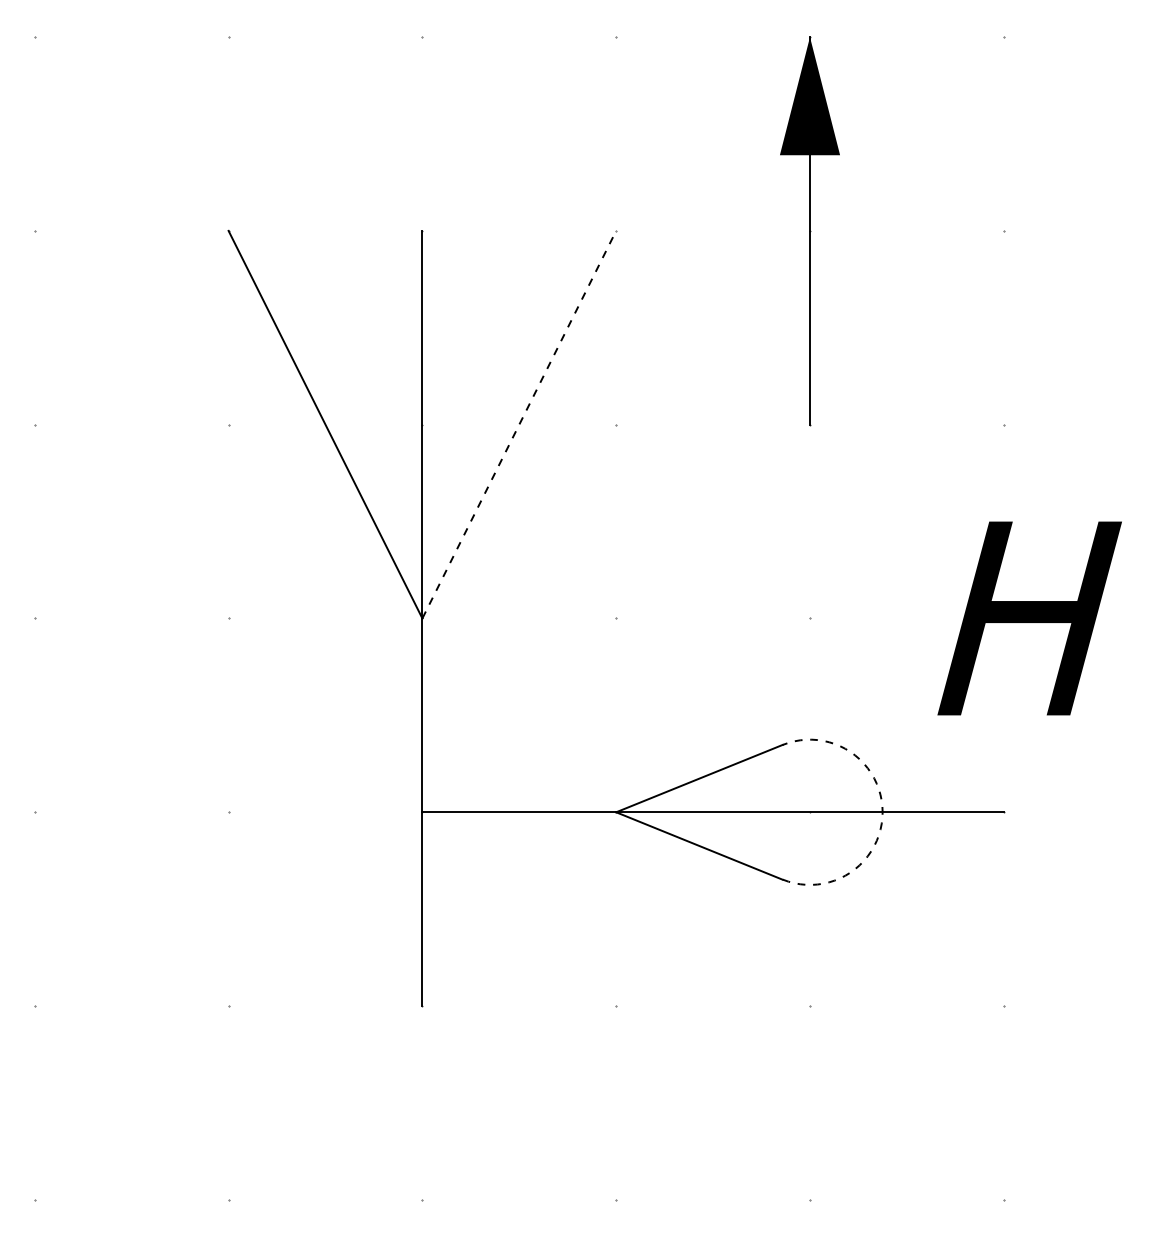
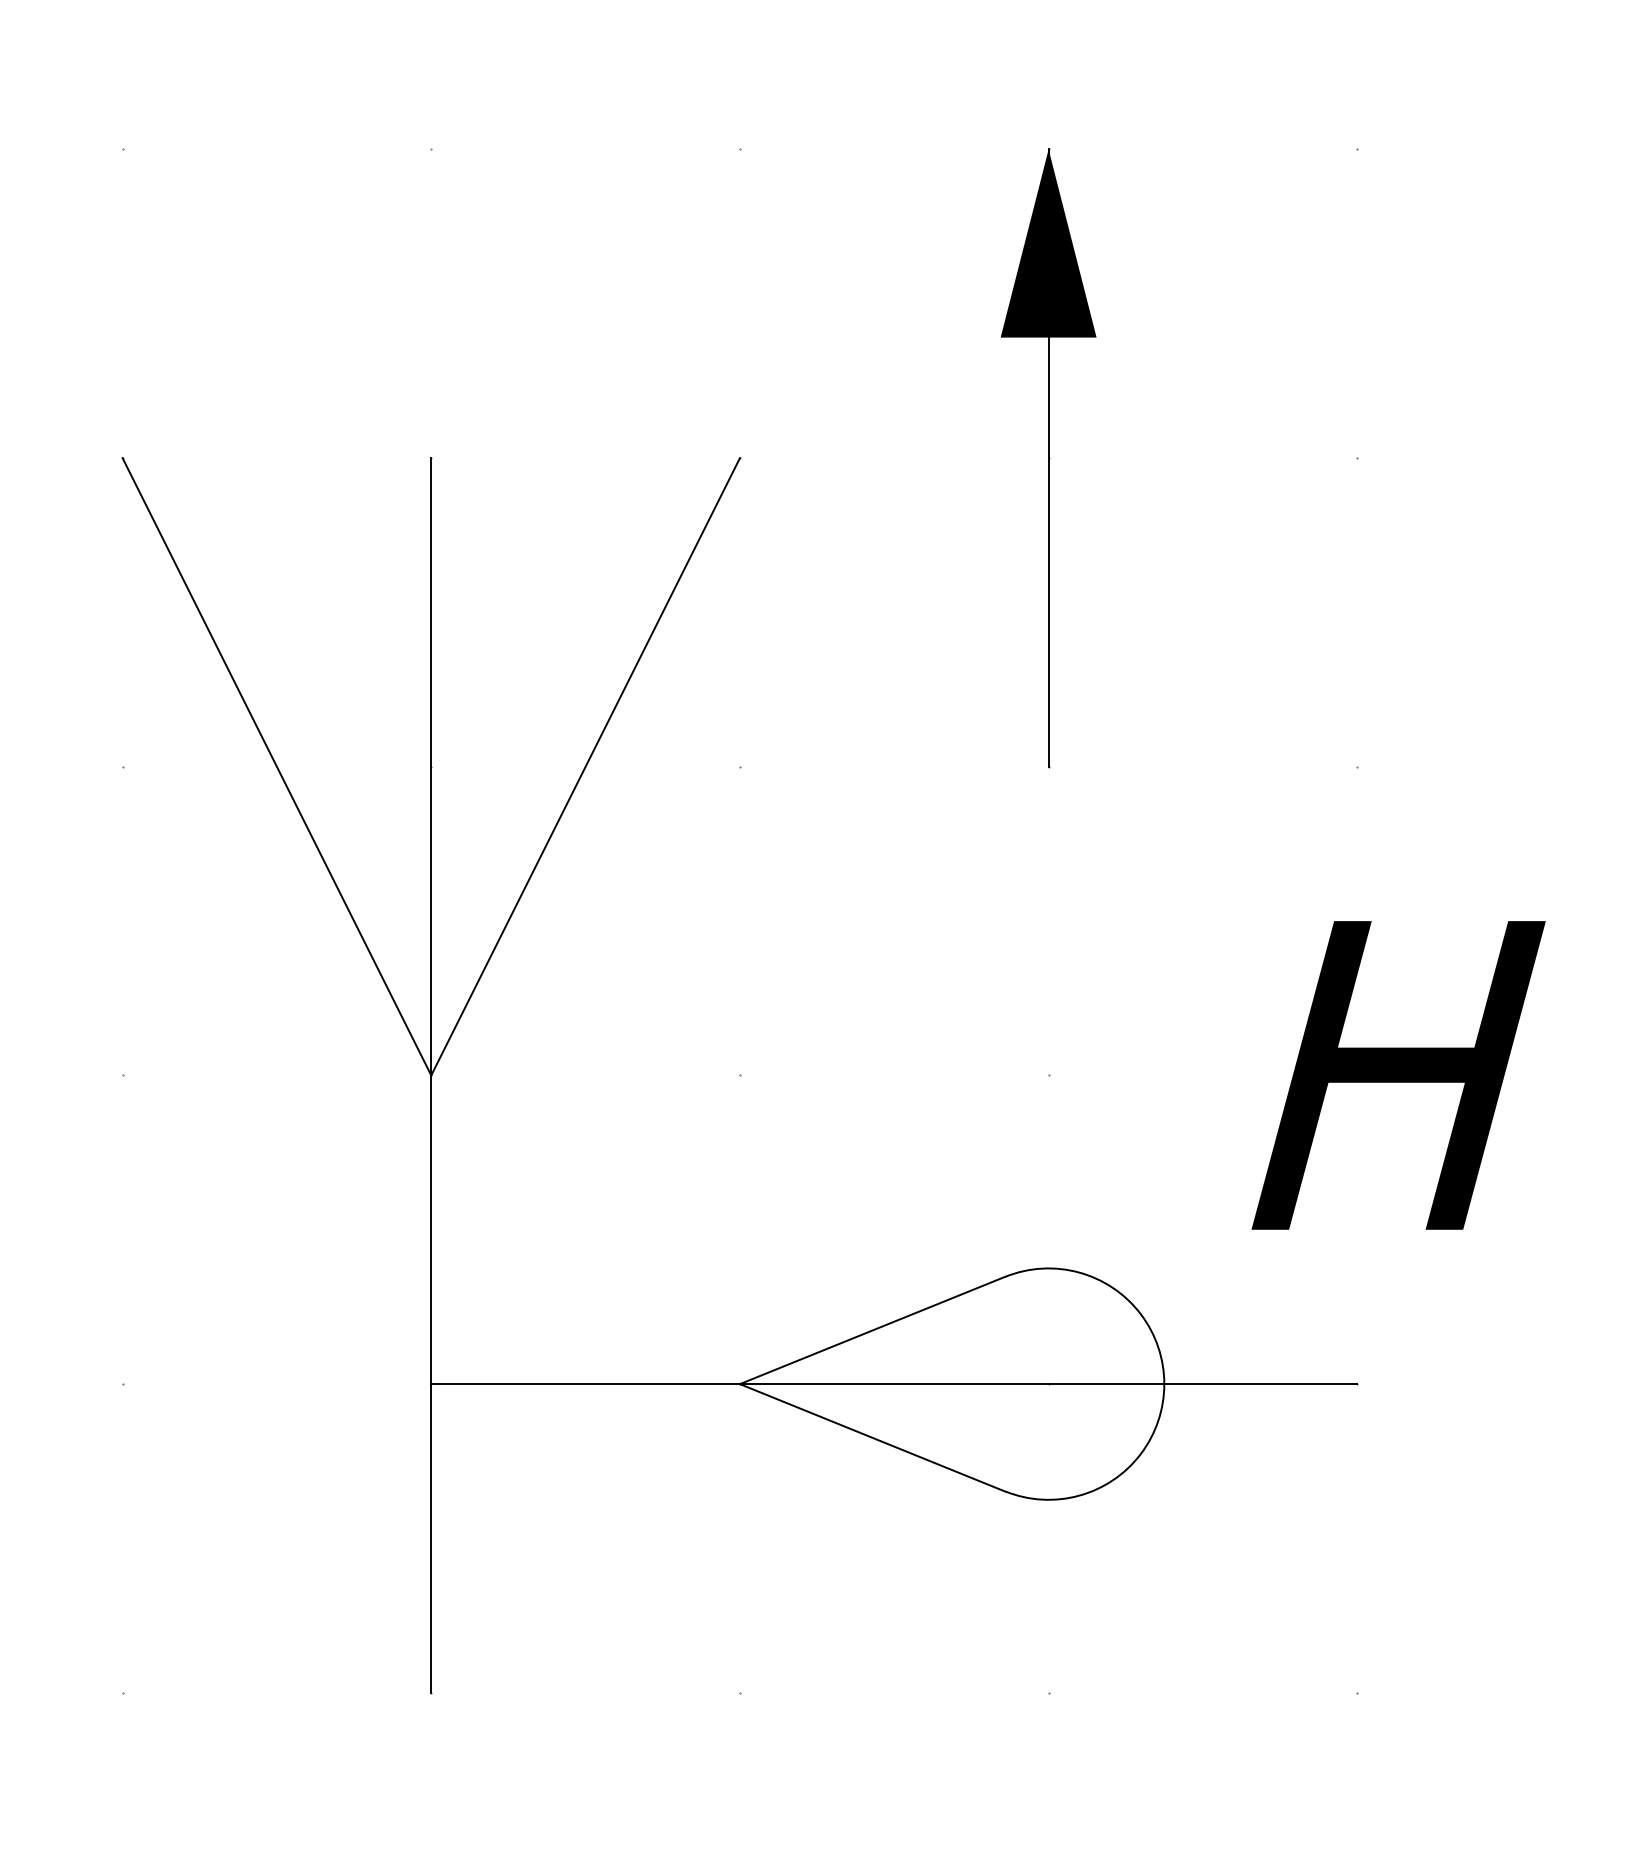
line: (519, 424) -> (585, 766), dashed -> solid
arc: (882, 812) -> (1164, 1384), dashed -> solid

